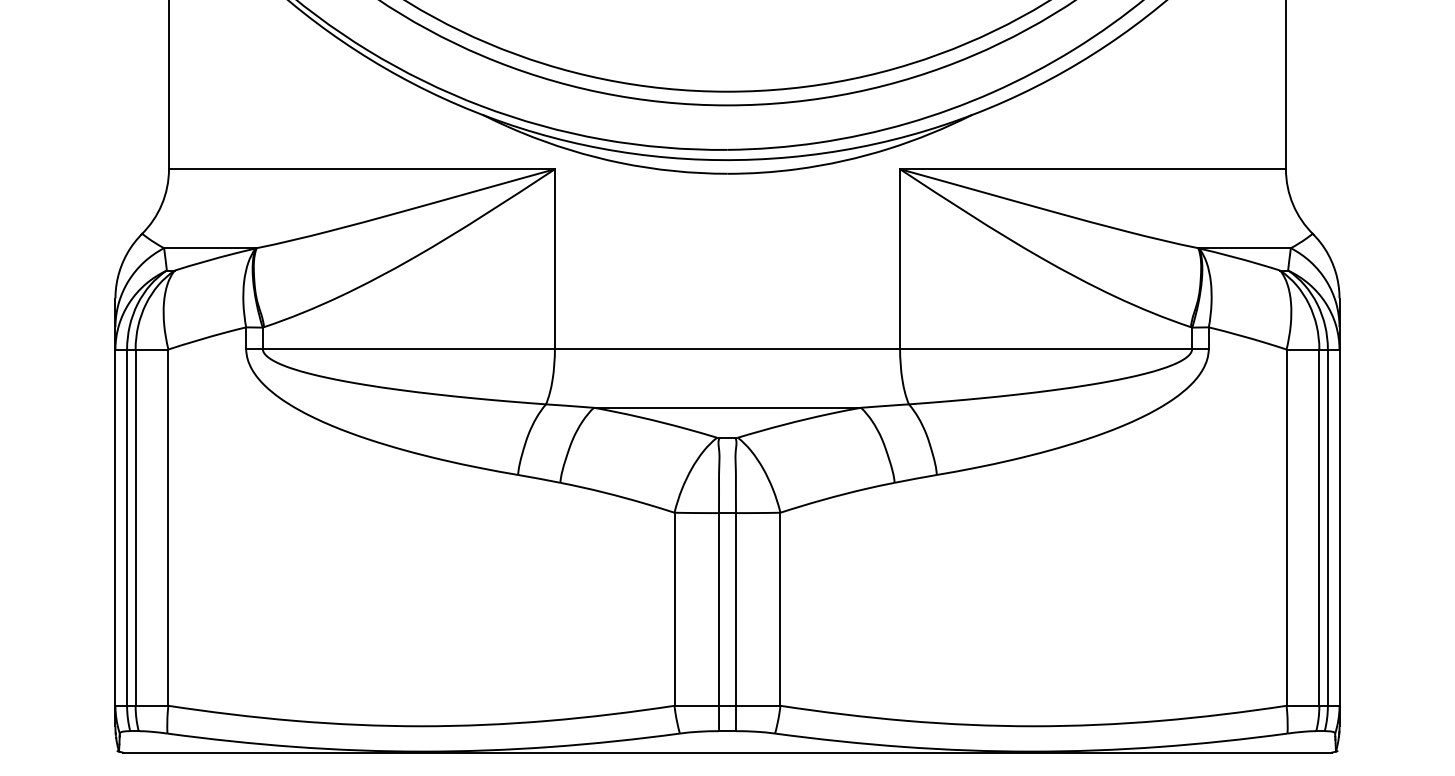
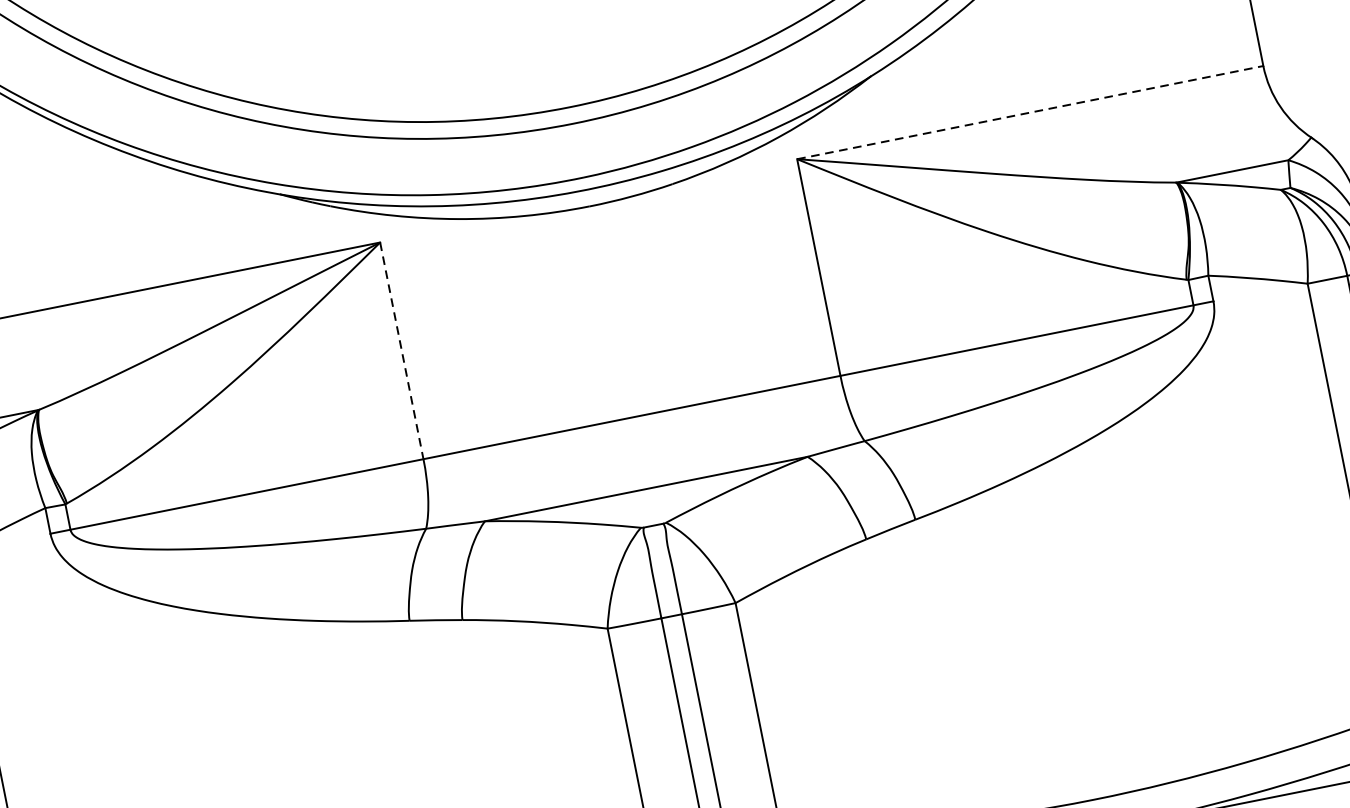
line: (1093, 169) -> (1030, 112), solid -> dashed
line: (554, 258) -> (401, 350), solid -> dashed

